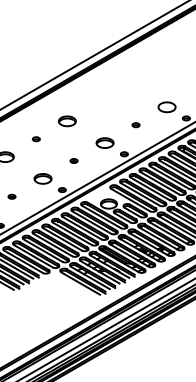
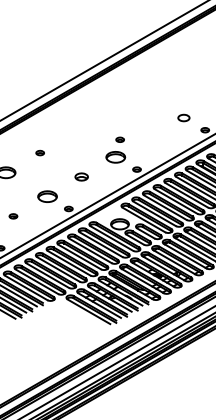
part: (166, 107) -> (183, 118), size x0.6
part: (66, 121) -> (73, 133), removed
part: (135, 125) -> (119, 140), moved
part: (73, 160) -> (81, 176), size x1.6

